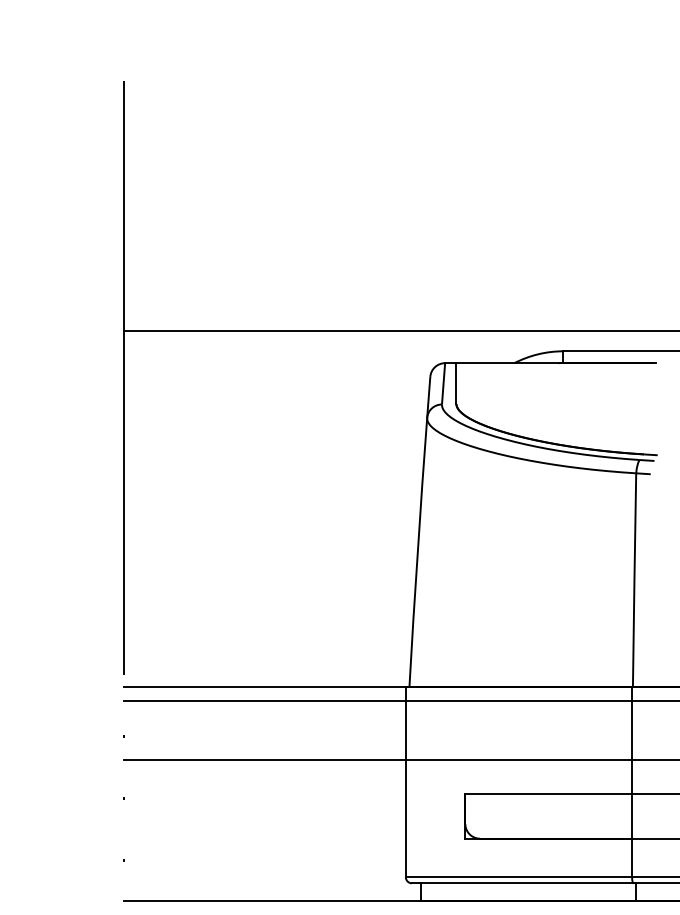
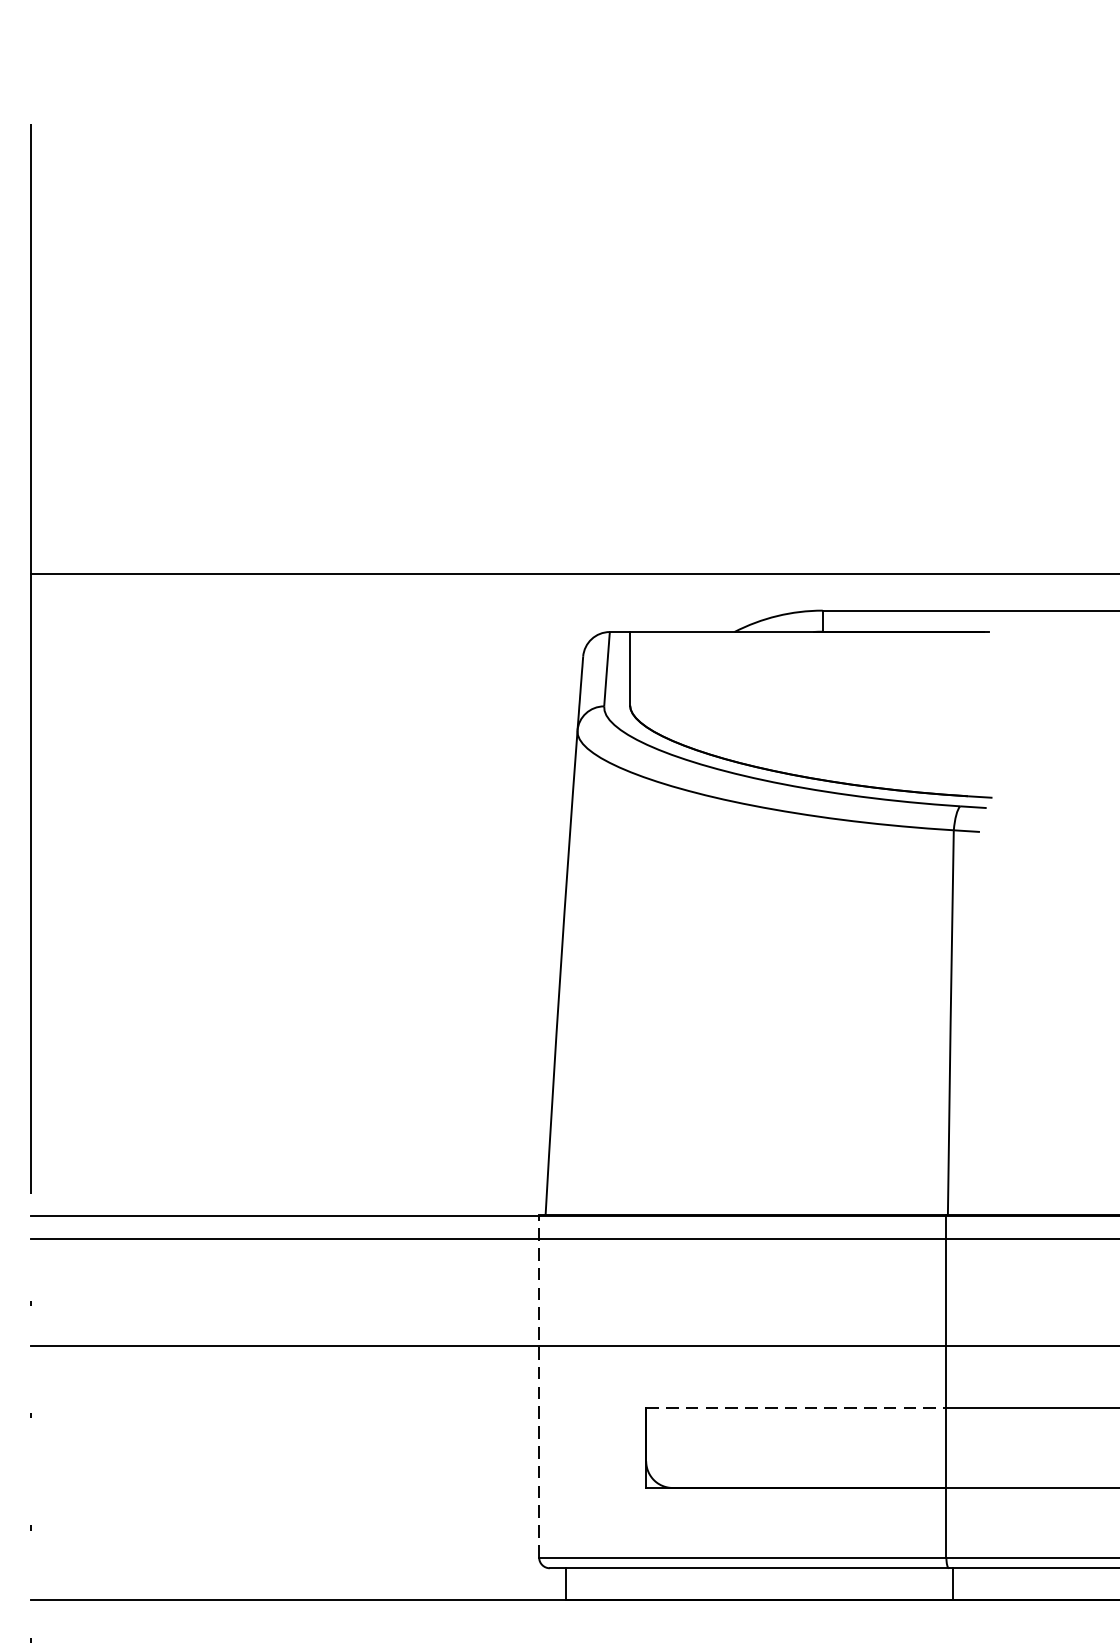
line: (405, 781) -> (538, 1385), solid -> dashed
line: (549, 794) -> (797, 1408), solid -> dashed

